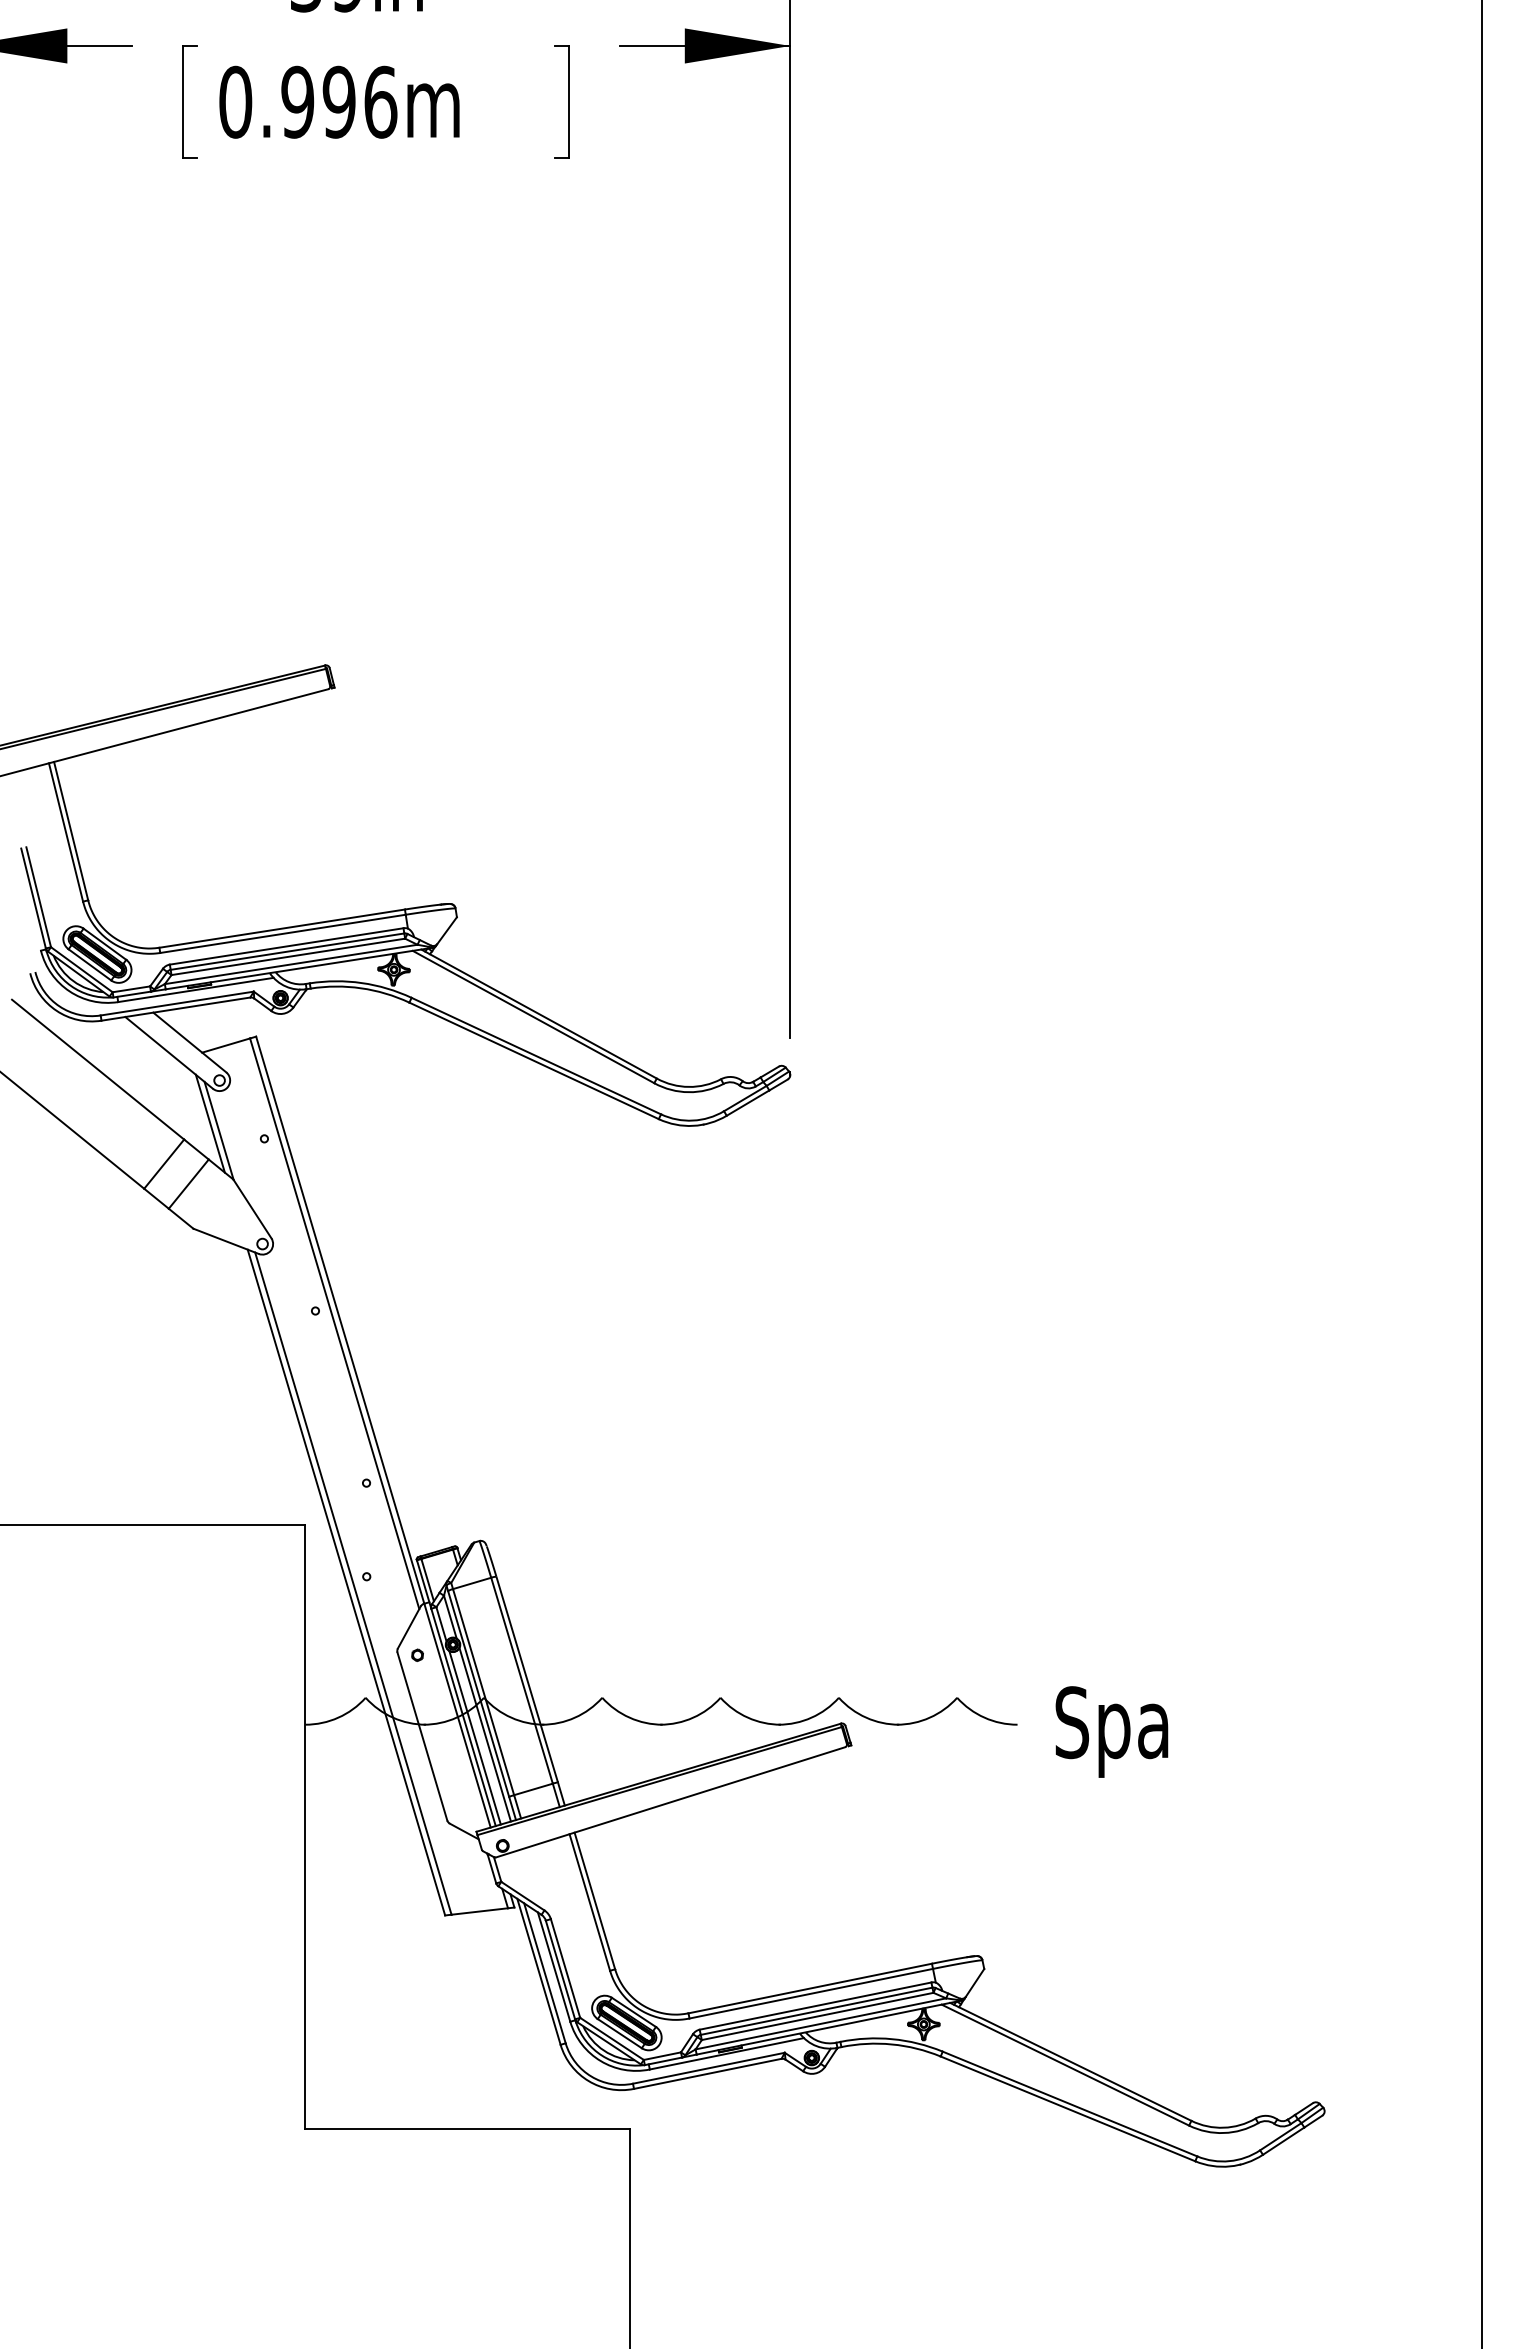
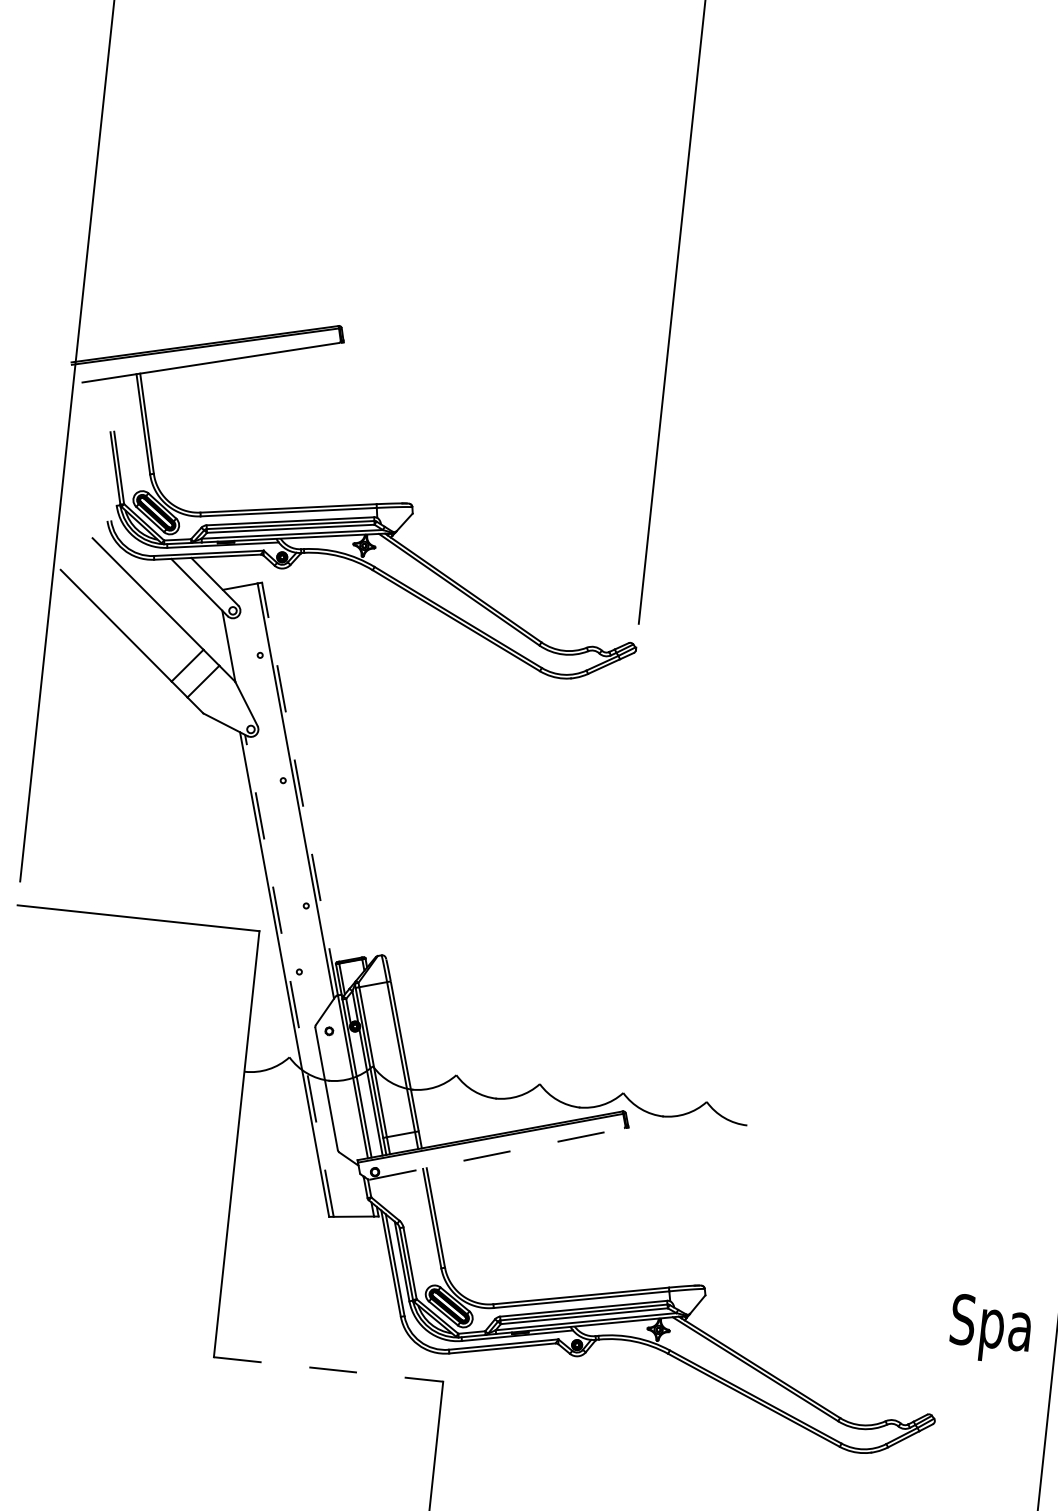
line: (209, 1123) -> (222, 640), removed
line: (340, 1320) -> (300, 789), solid -> dashed
line: (353, 1583) -> (289, 975), solid -> dashed
text: (1111, 1731) -> (990, 1328), moved
line: (474, 1737) -> (363, 1093), removed
line: (670, 1802) -> (496, 1154), solid -> dashed
line: (467, 2129) -> (328, 1369), solid -> dashed

